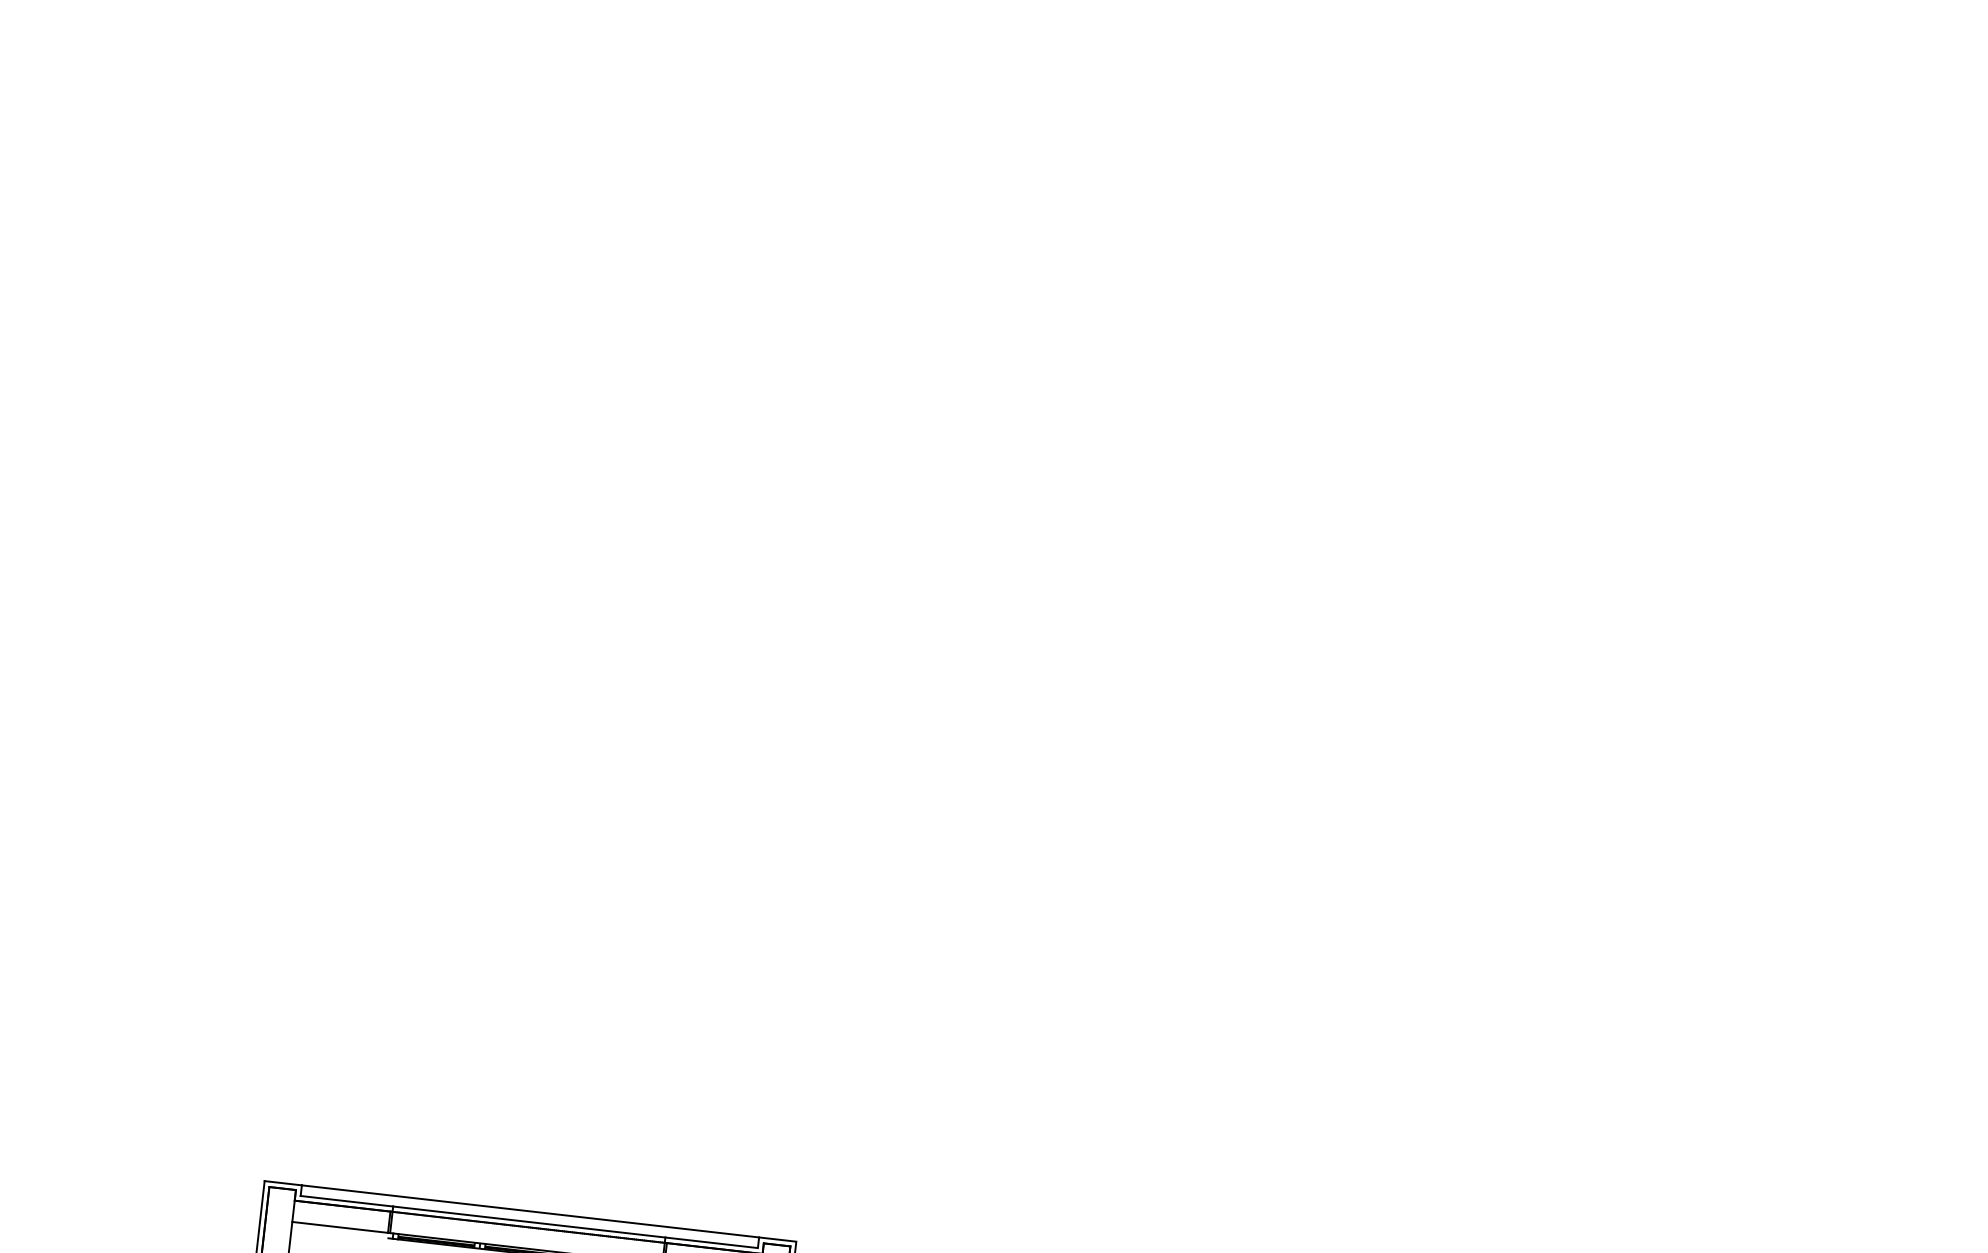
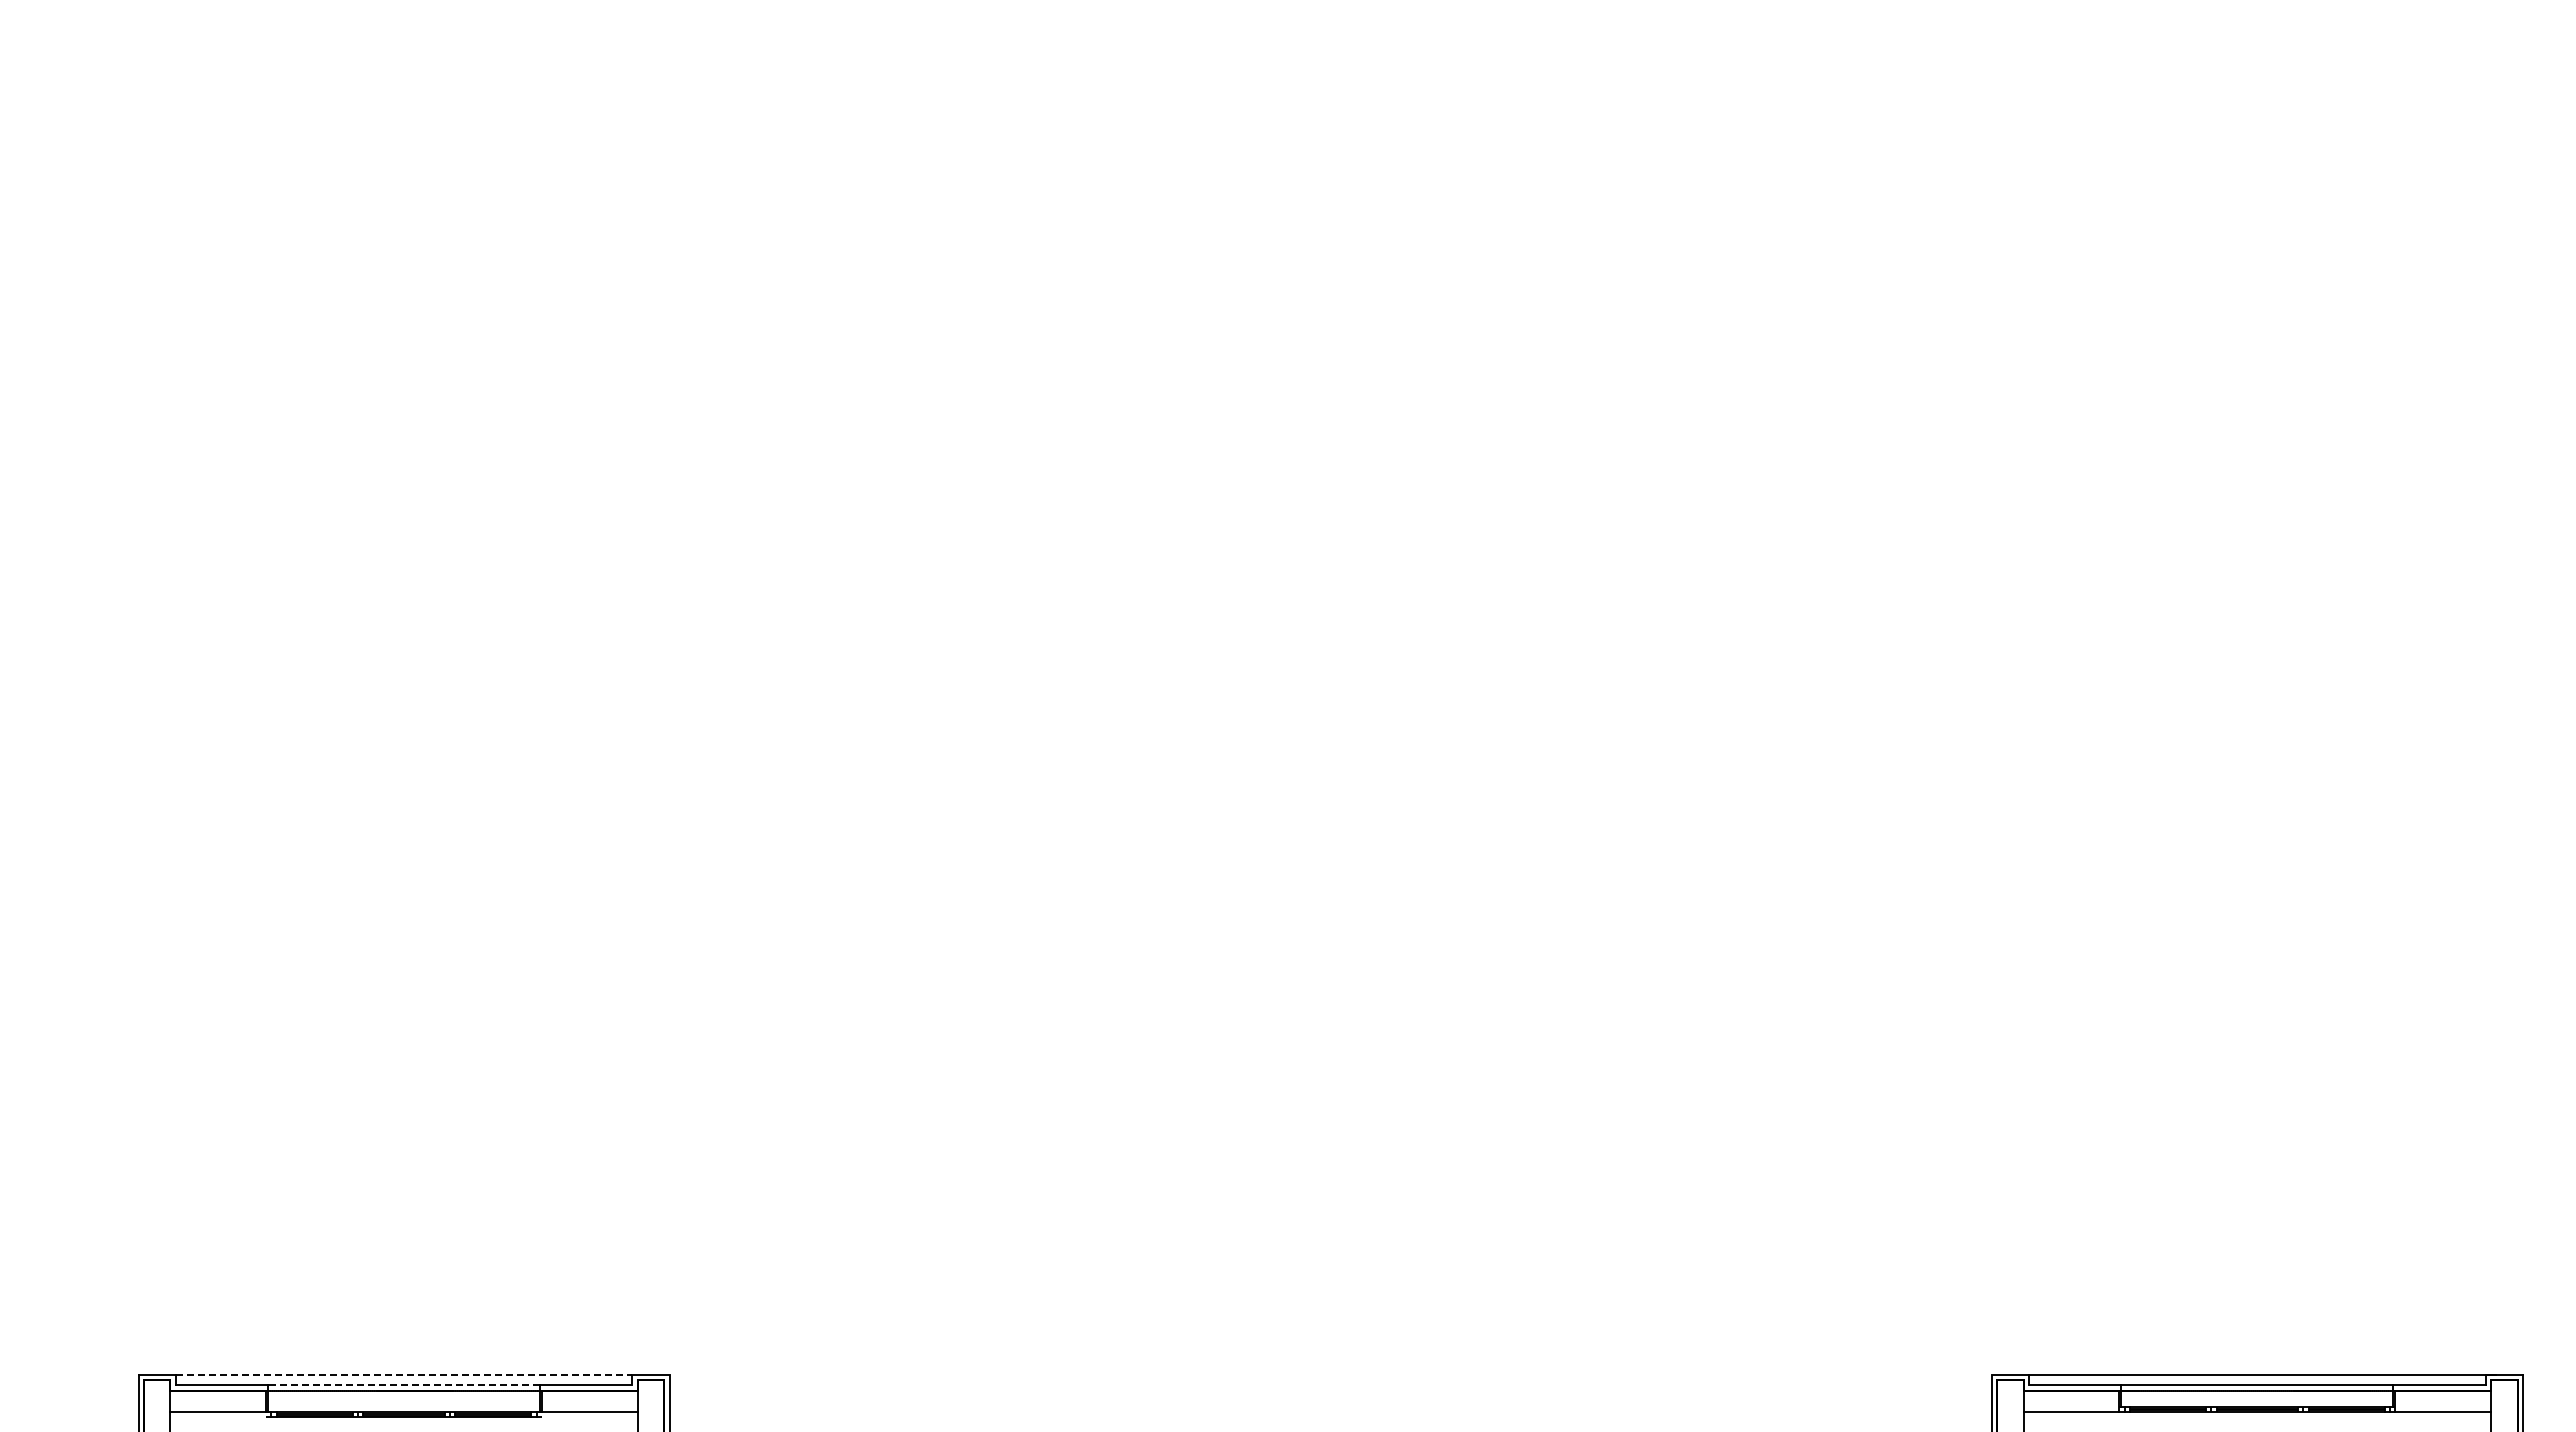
line: (530, 1211) -> (404, 1374), solid -> dashed
line: (529, 1222) -> (404, 1385), solid -> dashed

